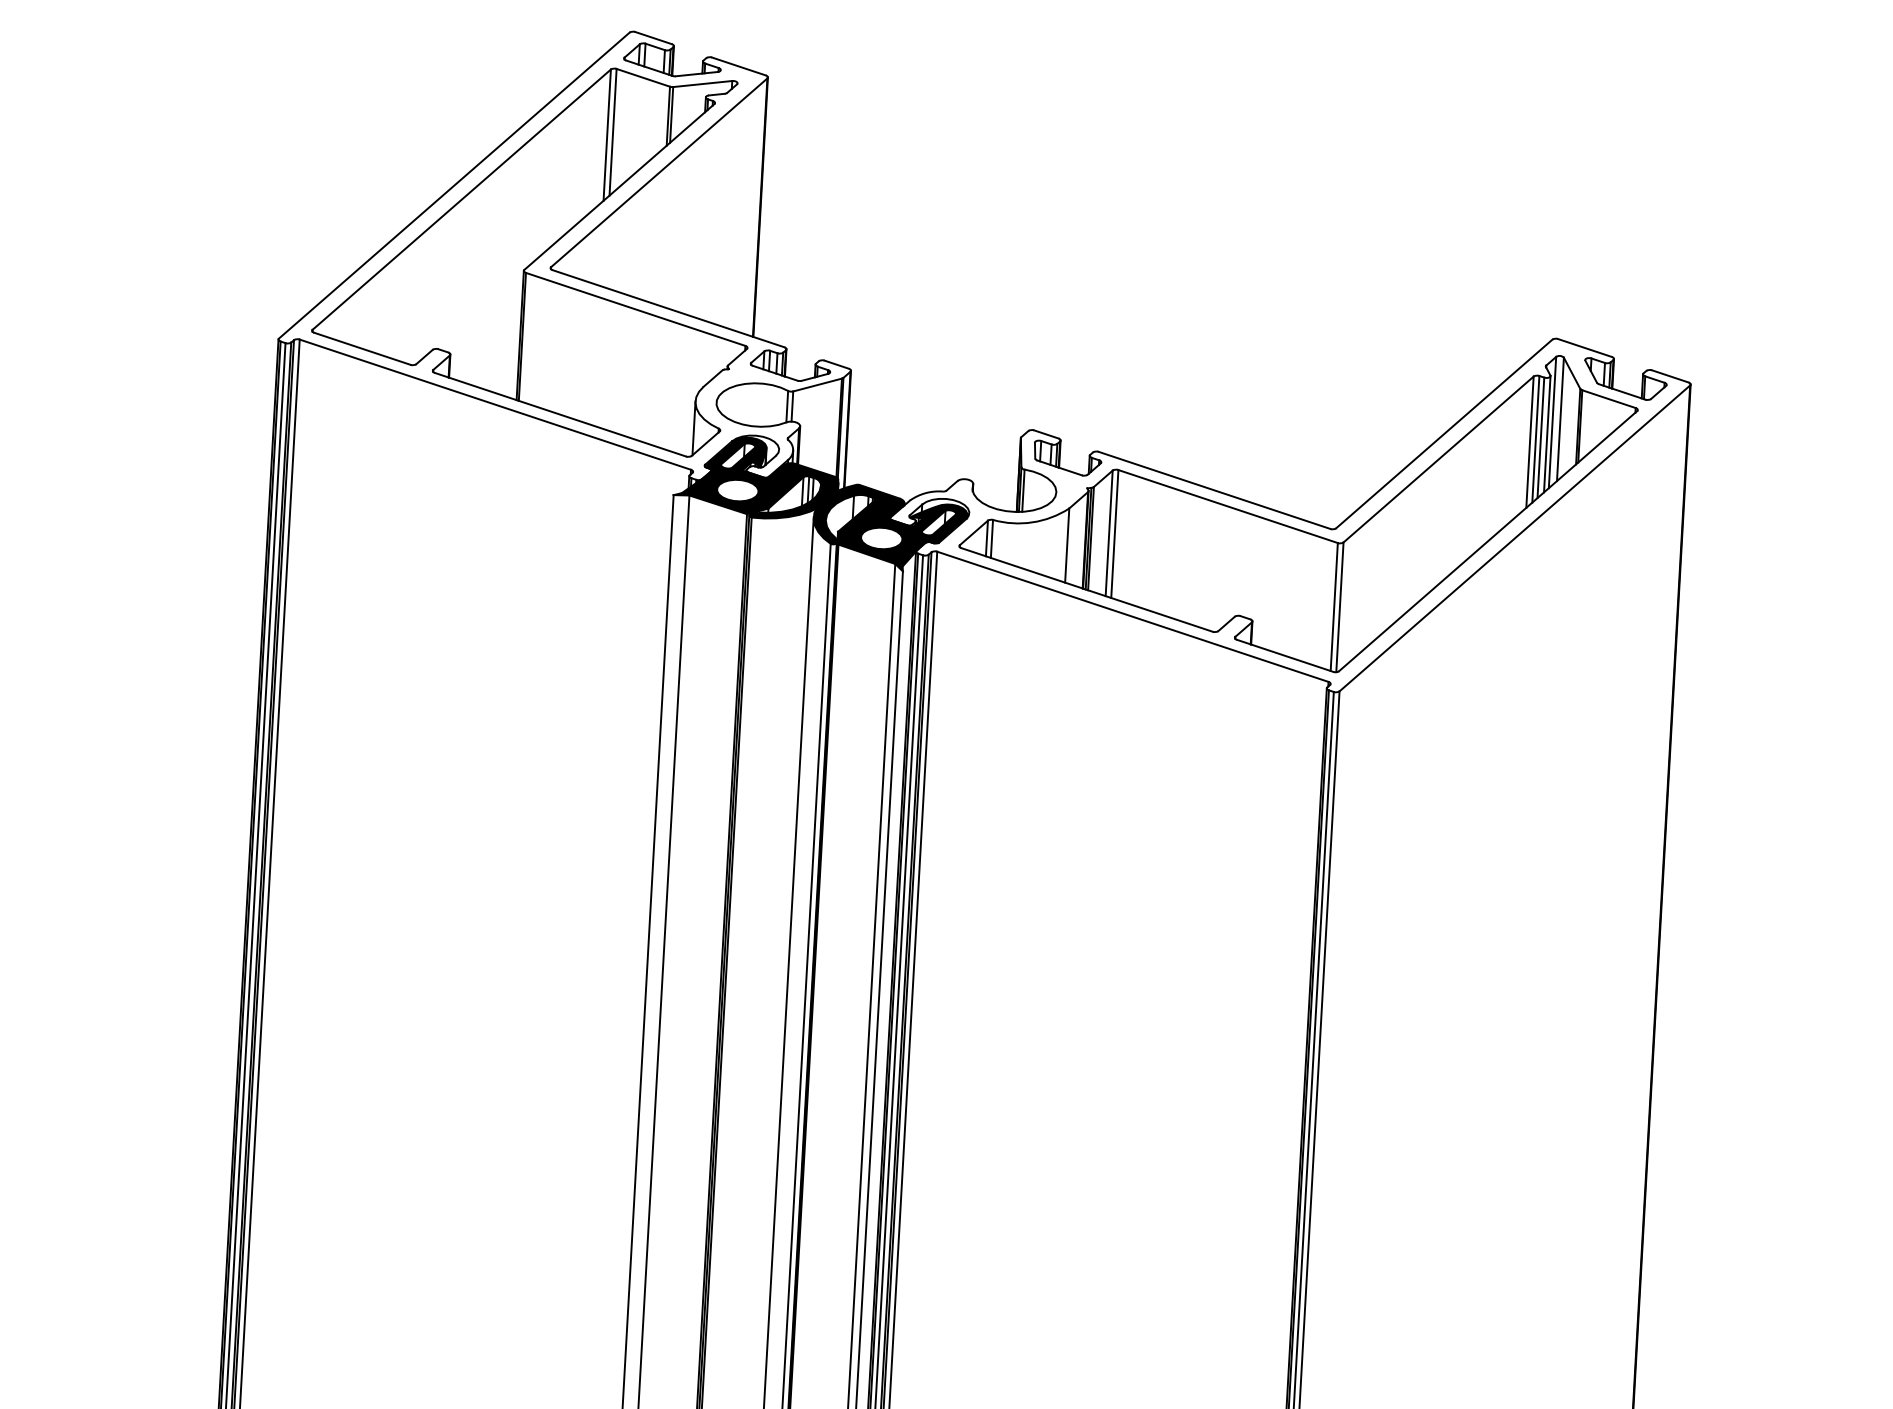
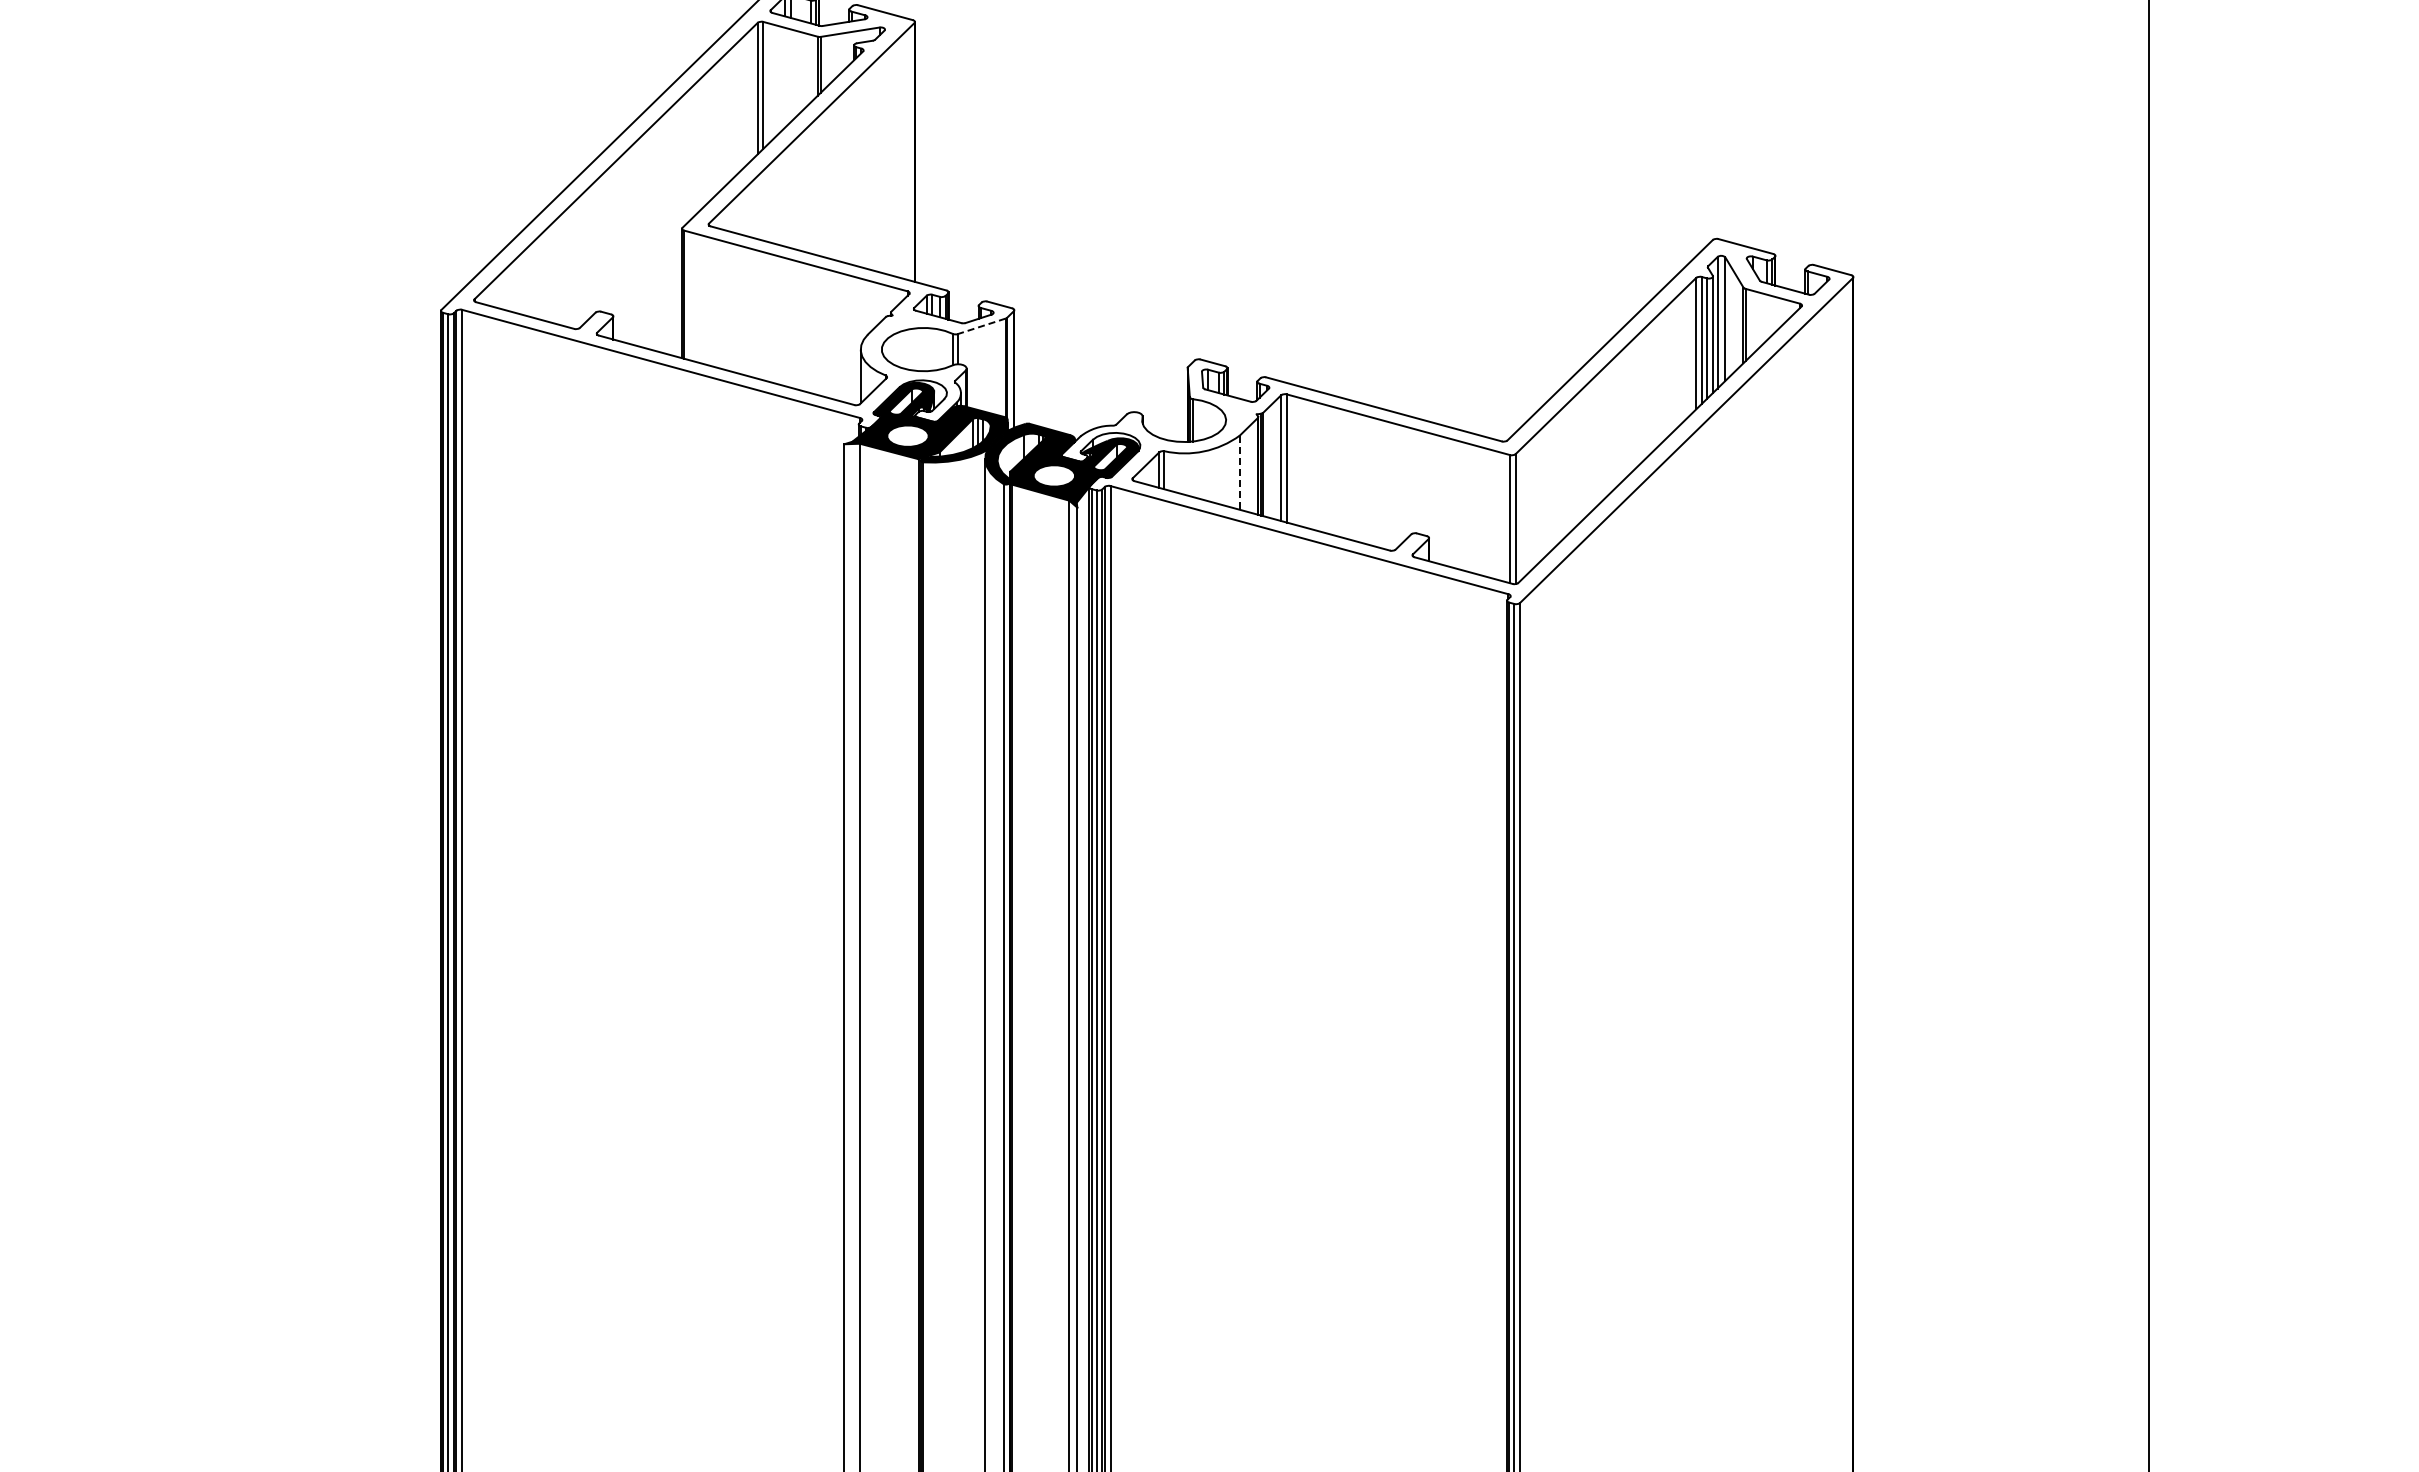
line: (817, 385) -> (981, 326), solid -> dashed
line: (1066, 546) -> (1239, 473), solid -> dashed

